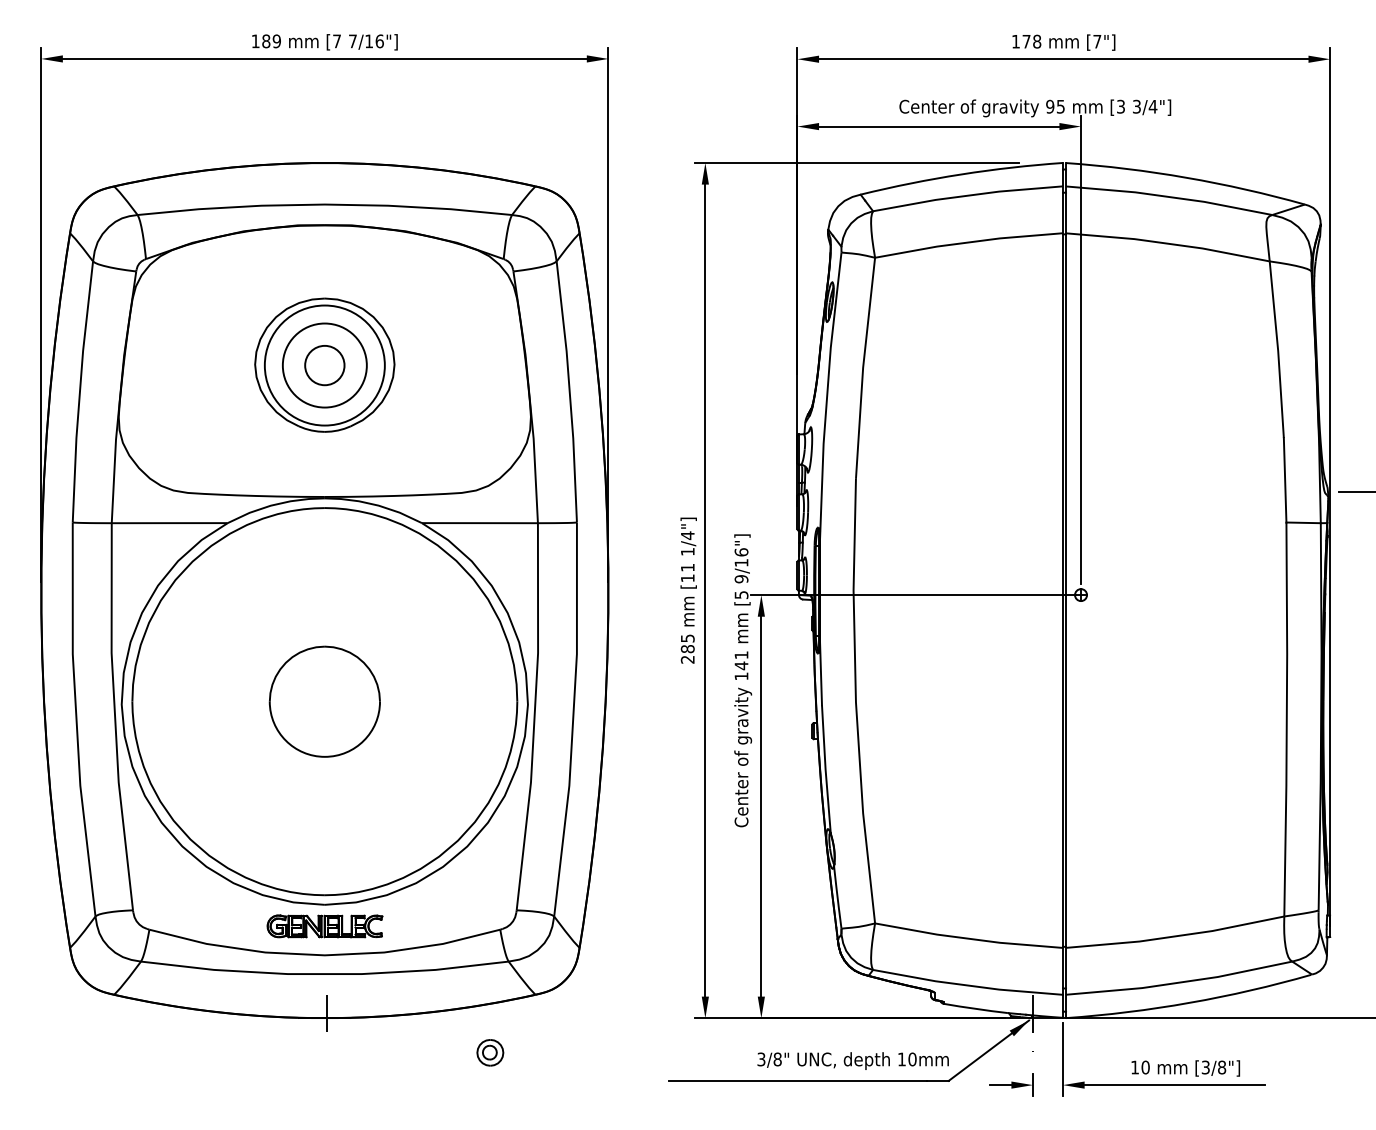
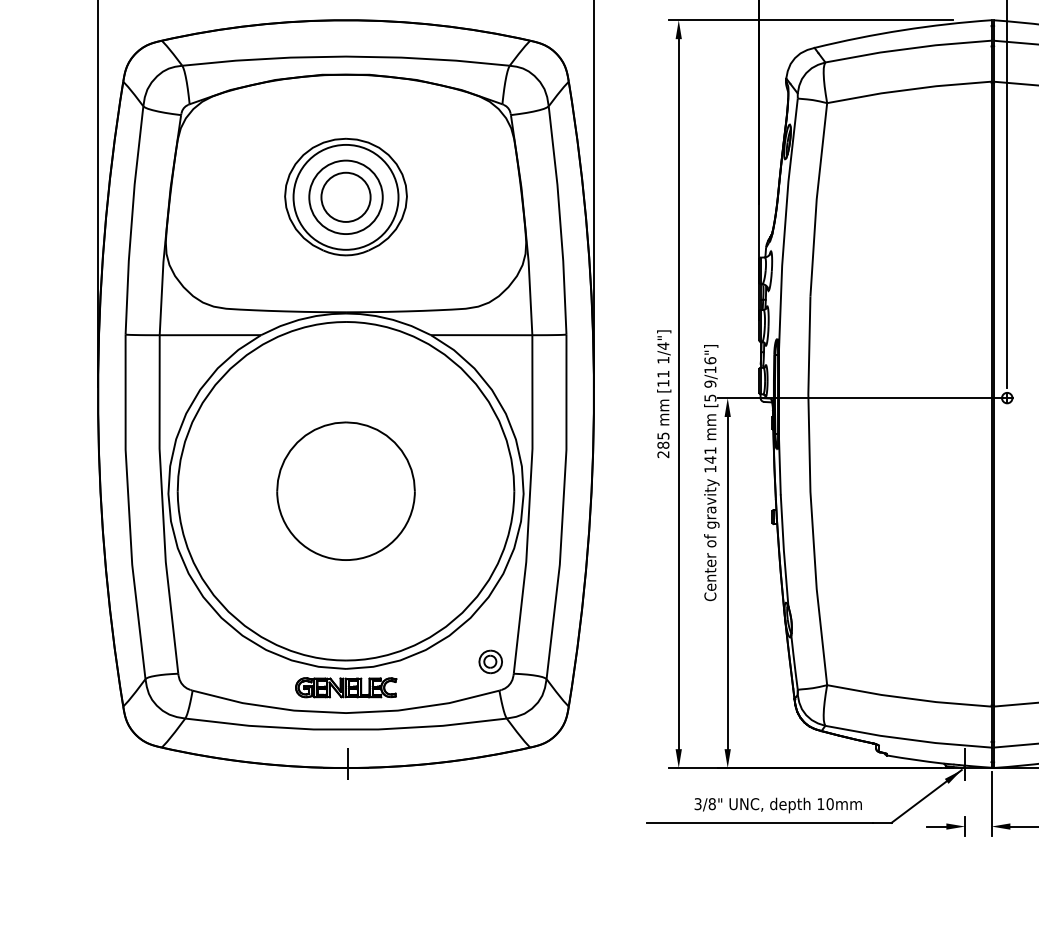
circle: (324, 365) -> (345, 197), size x1.43
part: (324, 701) -> (345, 491), size x1.43
part: (490, 1052) -> (490, 661), moved
text: (852, 1060) -> (777, 805), moved

